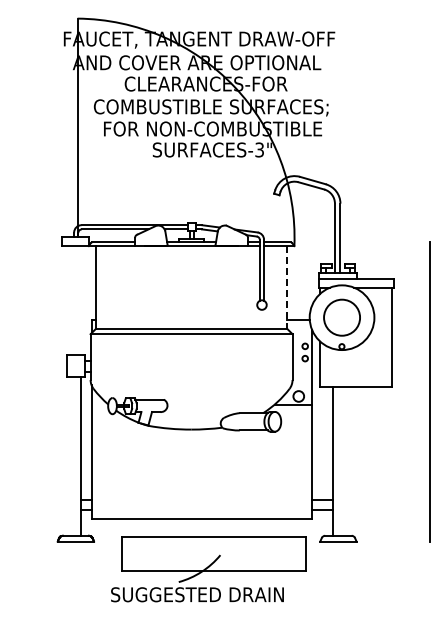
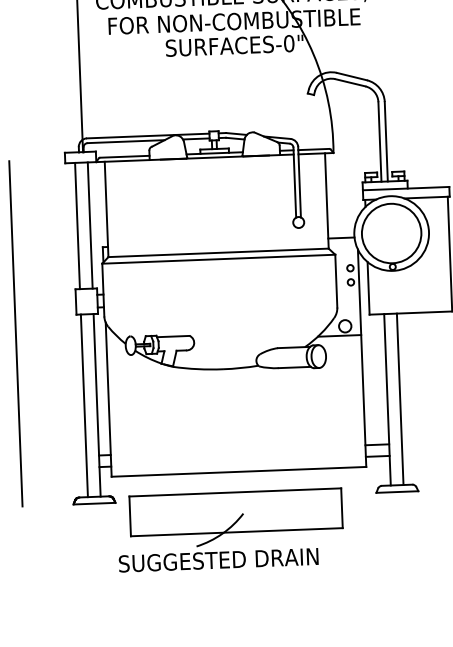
text: (259, 149) -> (288, 43), SURFACES-3" -> SURFACES-0"
line: (287, 287) -> (327, 201), dashed -> solid
line: (70, 300) -> (77, 225), added
line: (81, 300) -> (90, 225), added
circle: (341, 317) -> (391, 233), size x1.43
line: (13, 391) -> (15, 333), added
line: (70, 456) -> (84, 405), added
line: (343, 461) -> (399, 399), added
part: (208, 569) -> (230, 530), moved

